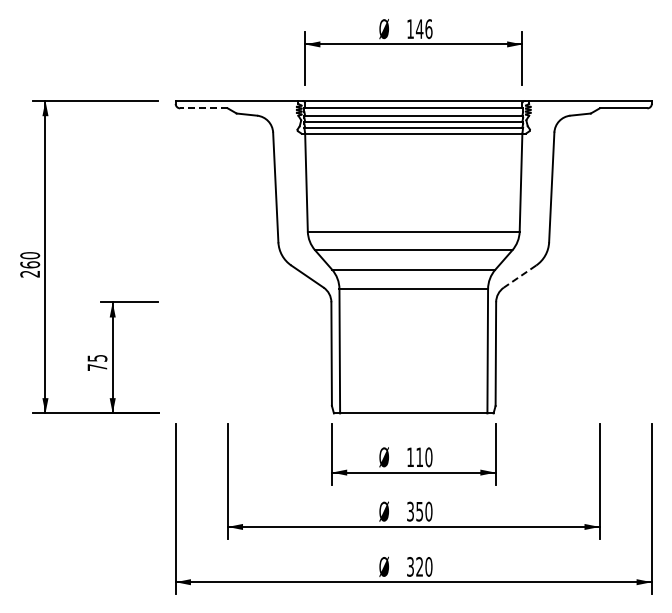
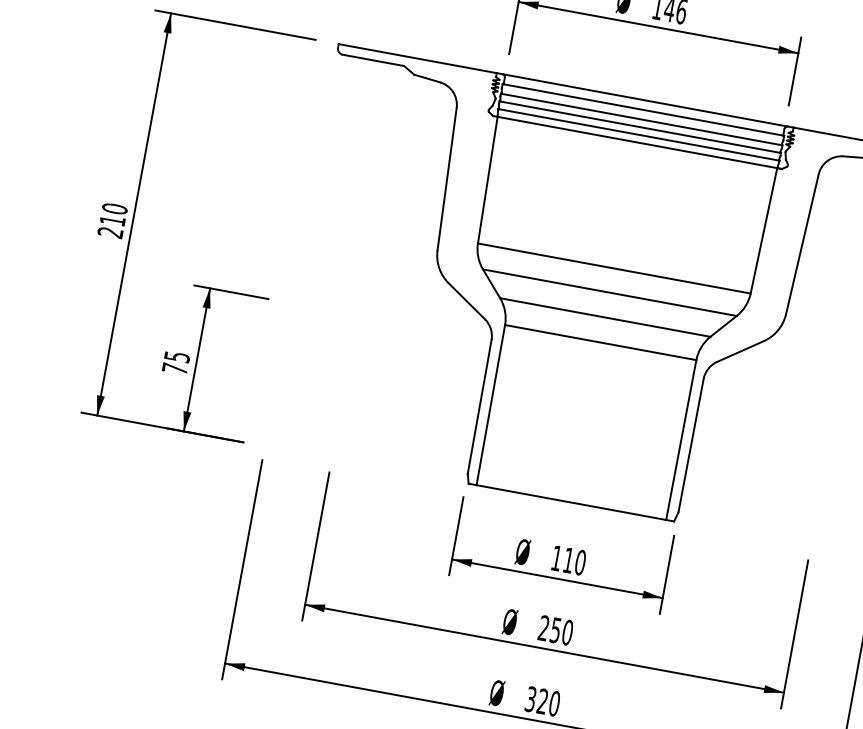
line: (203, 108) -> (372, 60), dashed -> solid
text: (30, 264) -> (113, 220), 260 -> 210
line: (520, 276) -> (741, 351), dashed -> solid
text: (410, 511) -> (543, 628), 350 -> 250

